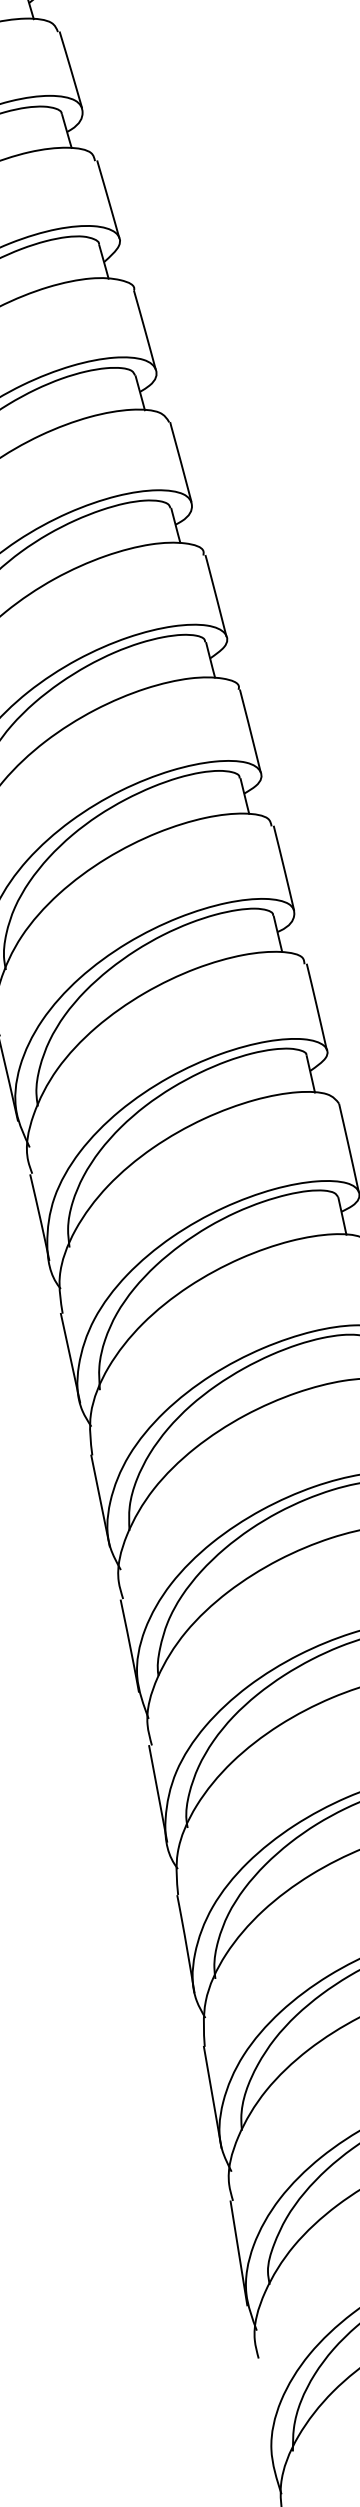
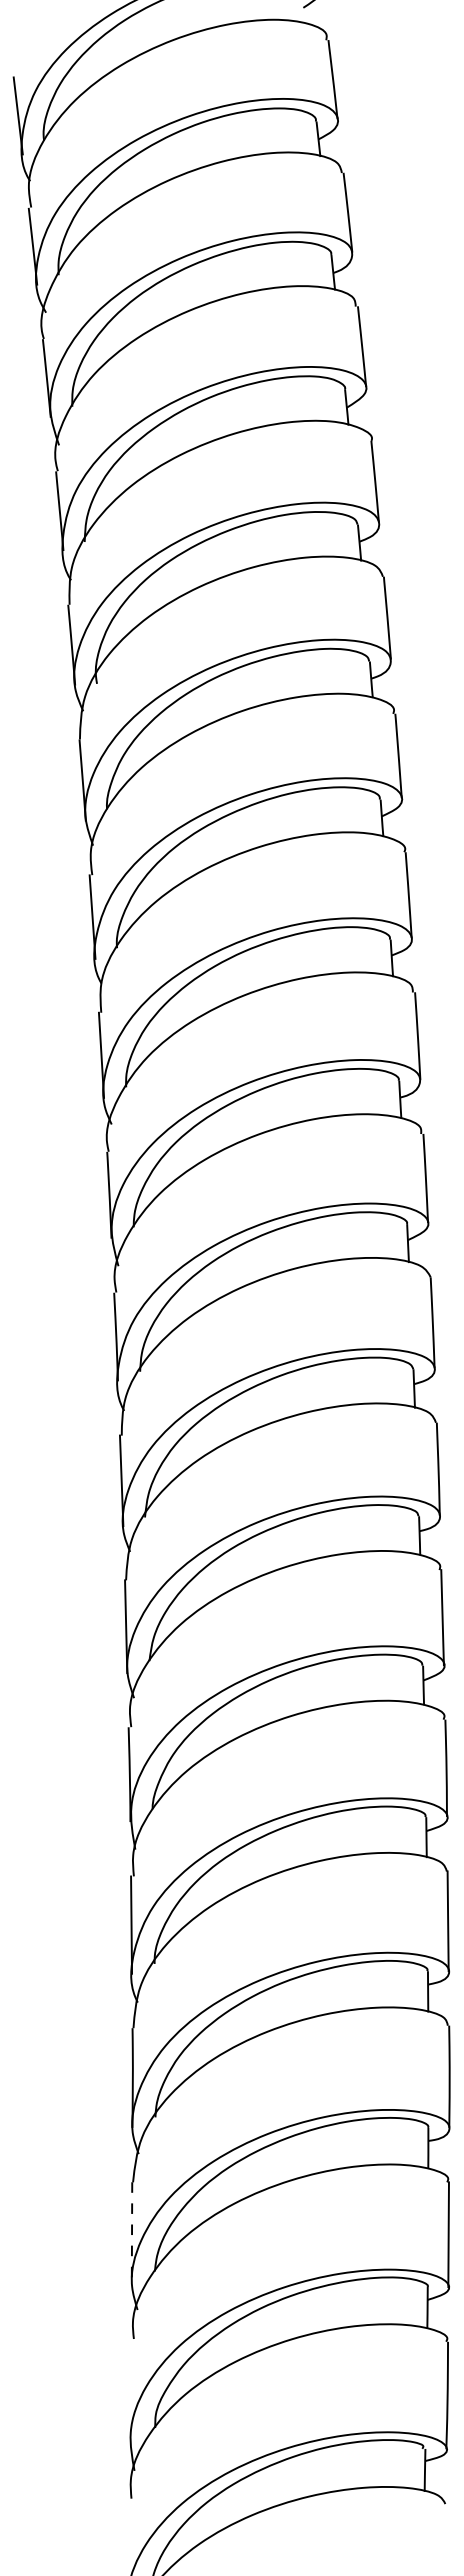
line: (213, 2097) -> (132, 2233), solid -> dashed
line: (238, 2253) -> (130, 2391), removed

